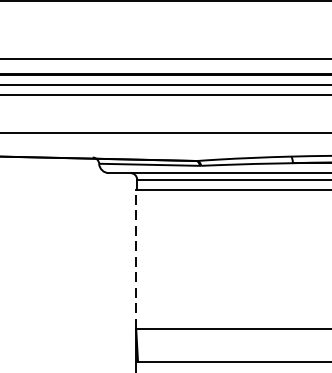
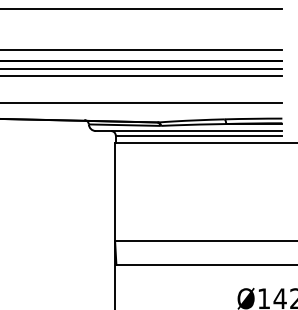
line: (136, 258) -> (115, 191), dashed -> solid

